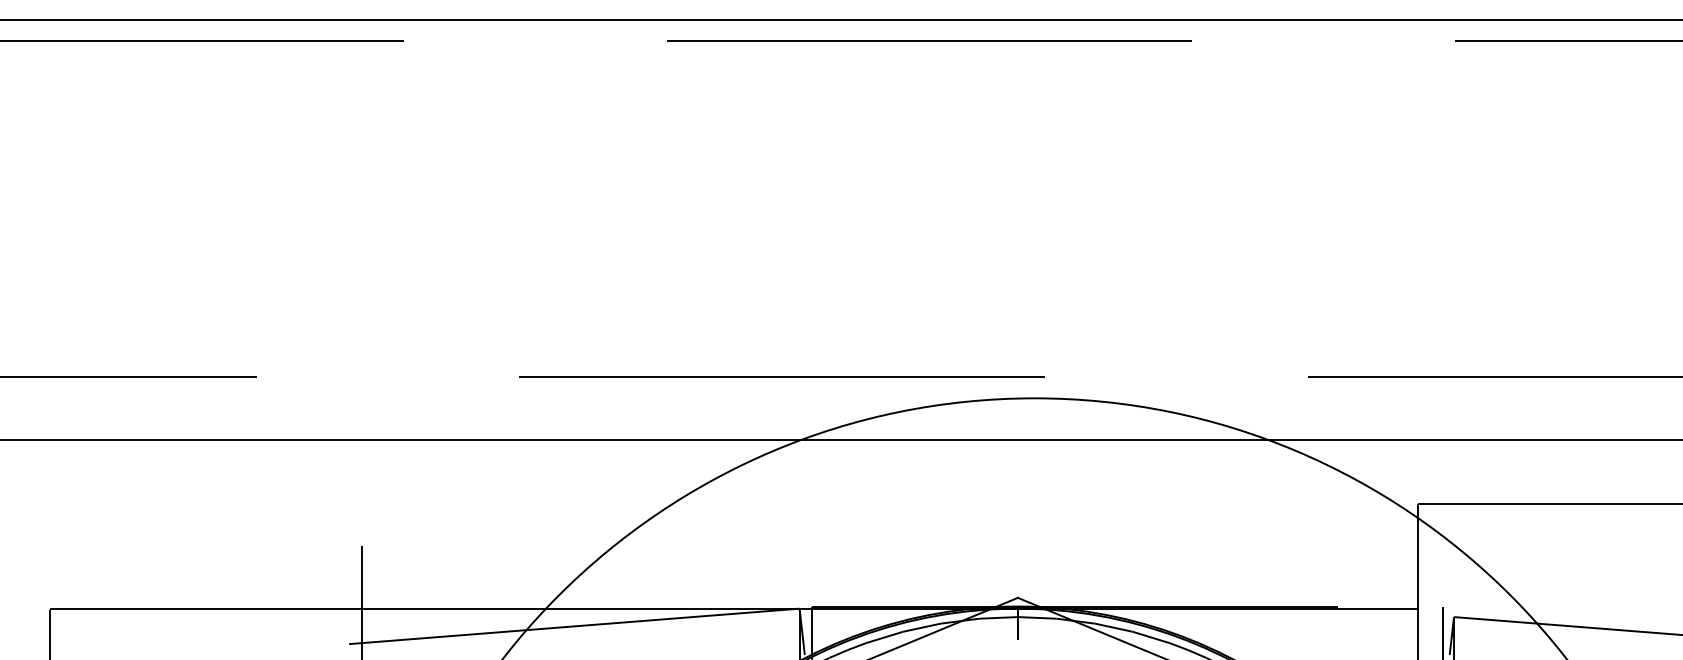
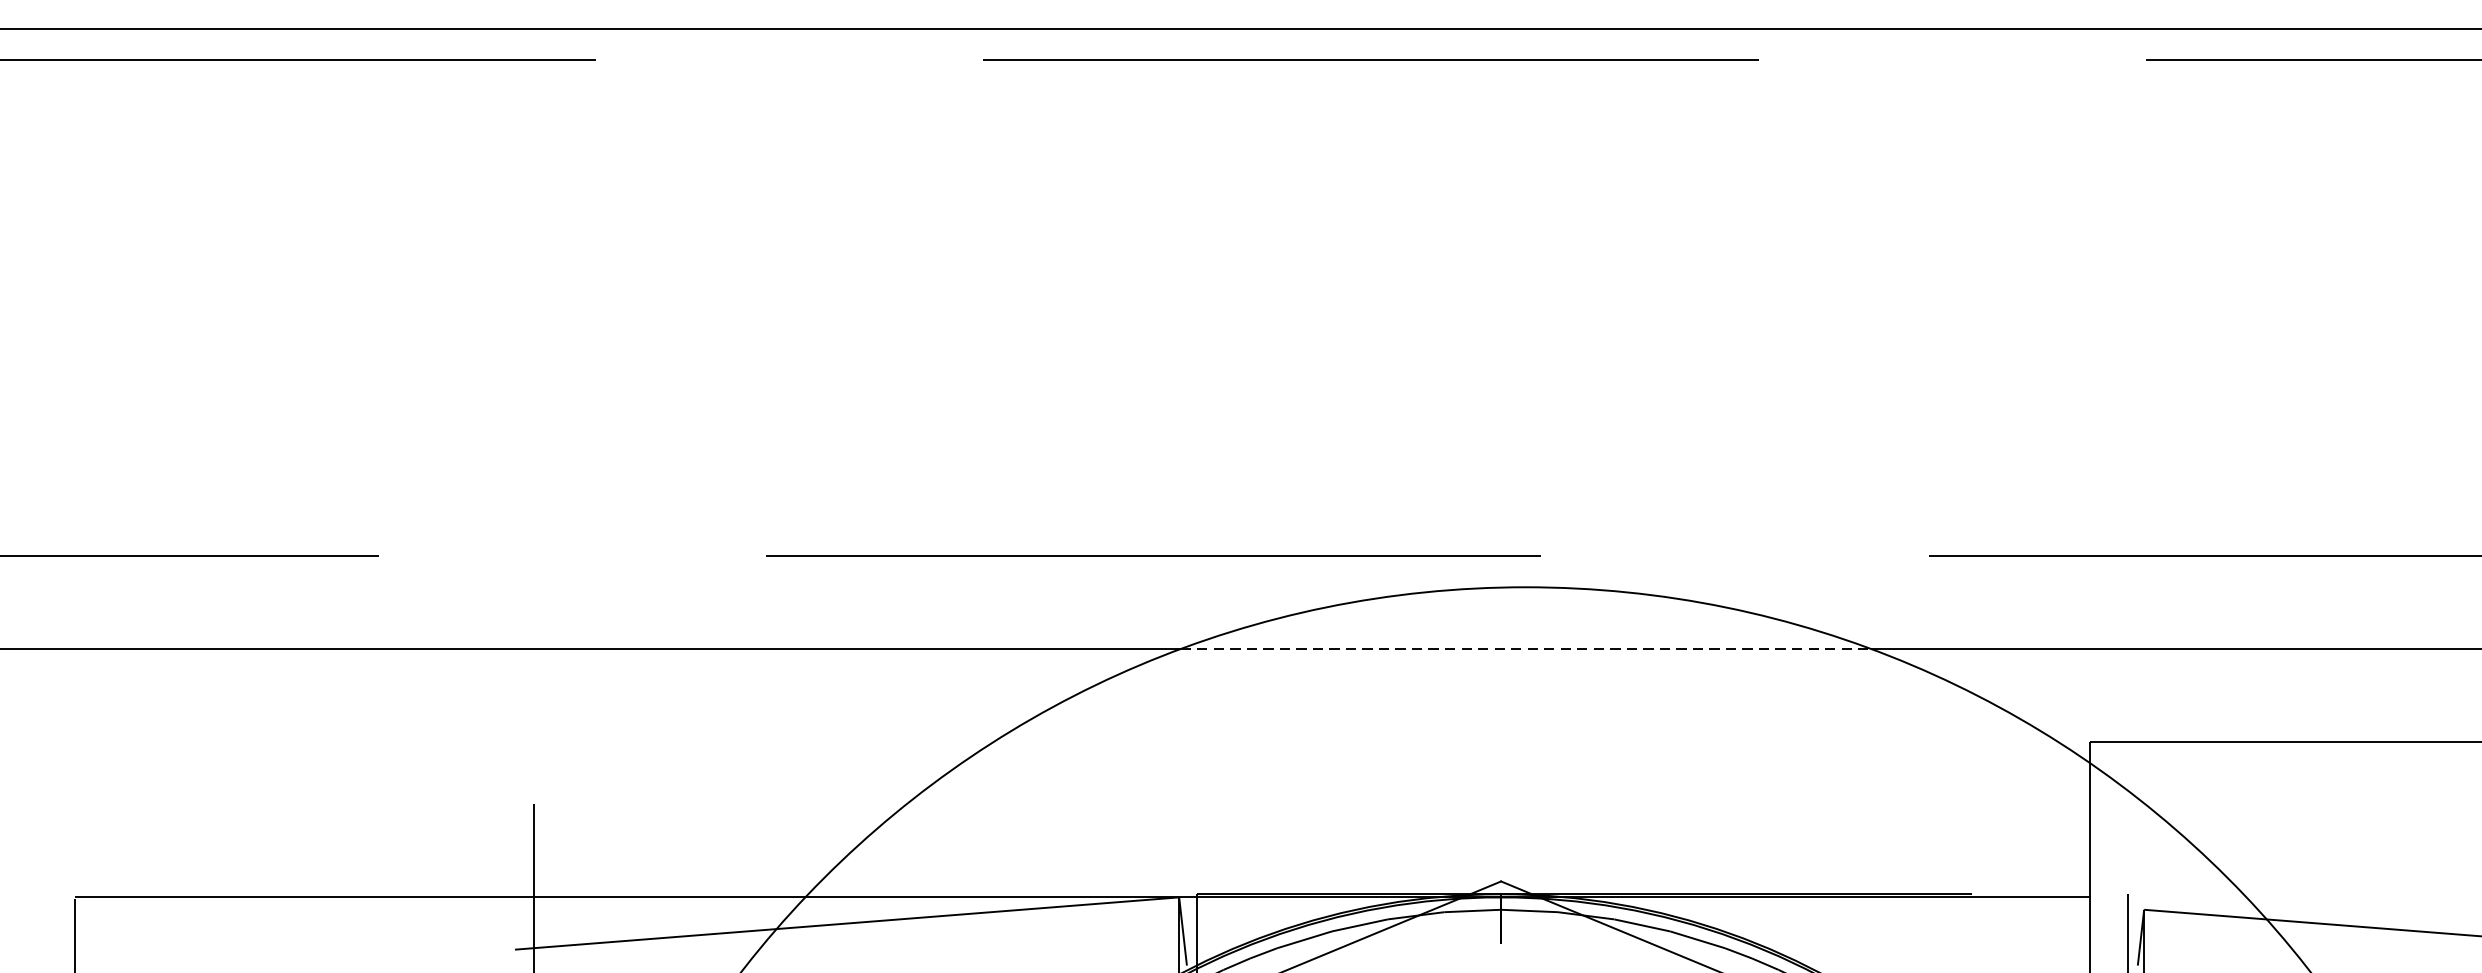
line: (1035, 440) -> (1527, 649), solid -> dashed

